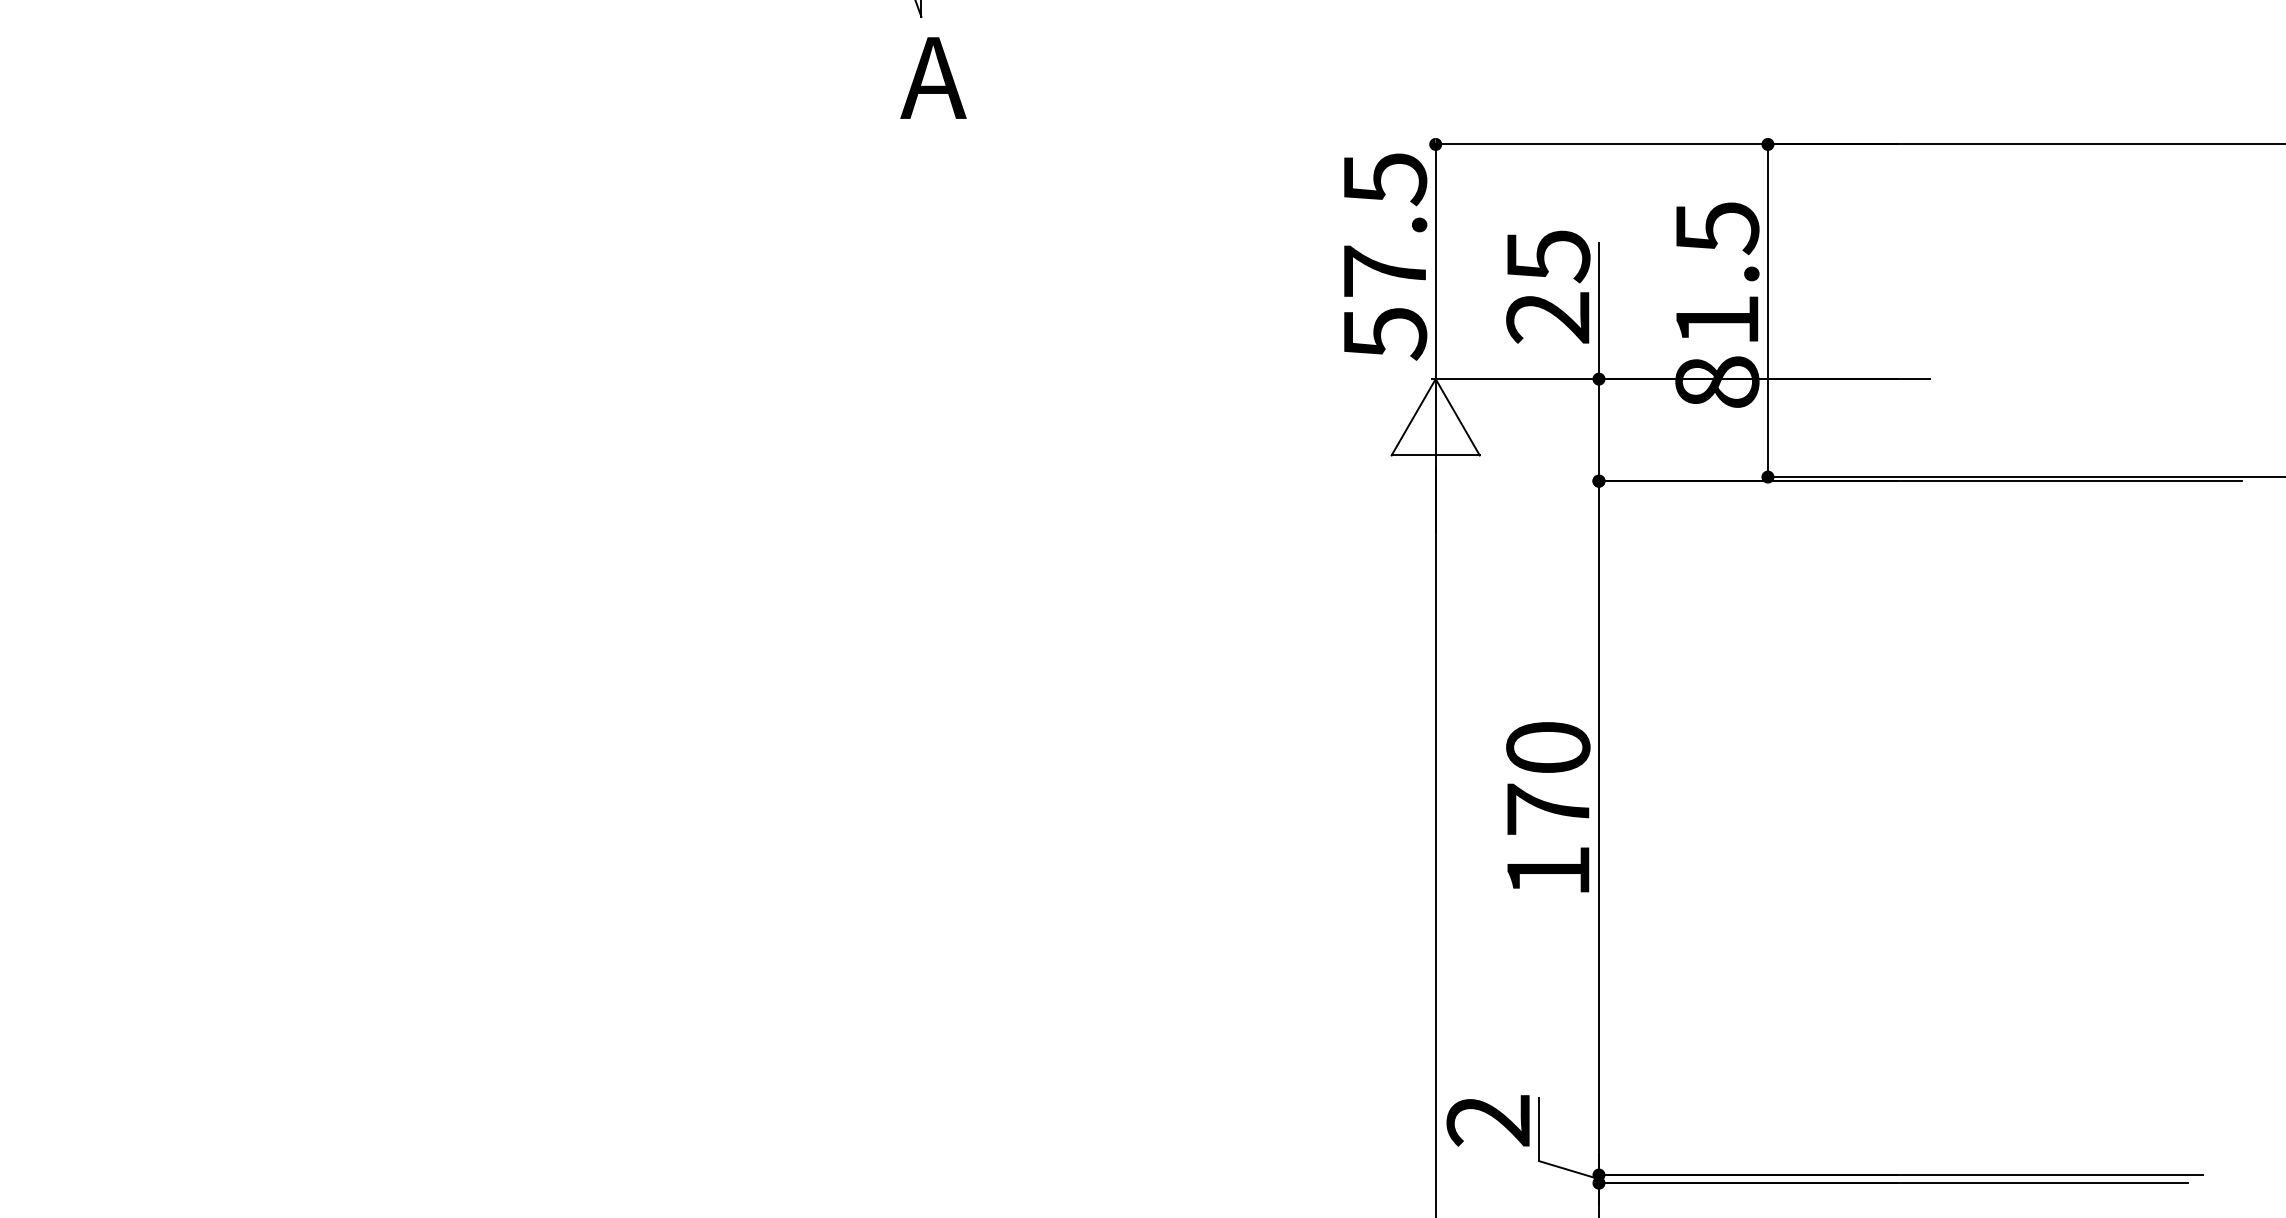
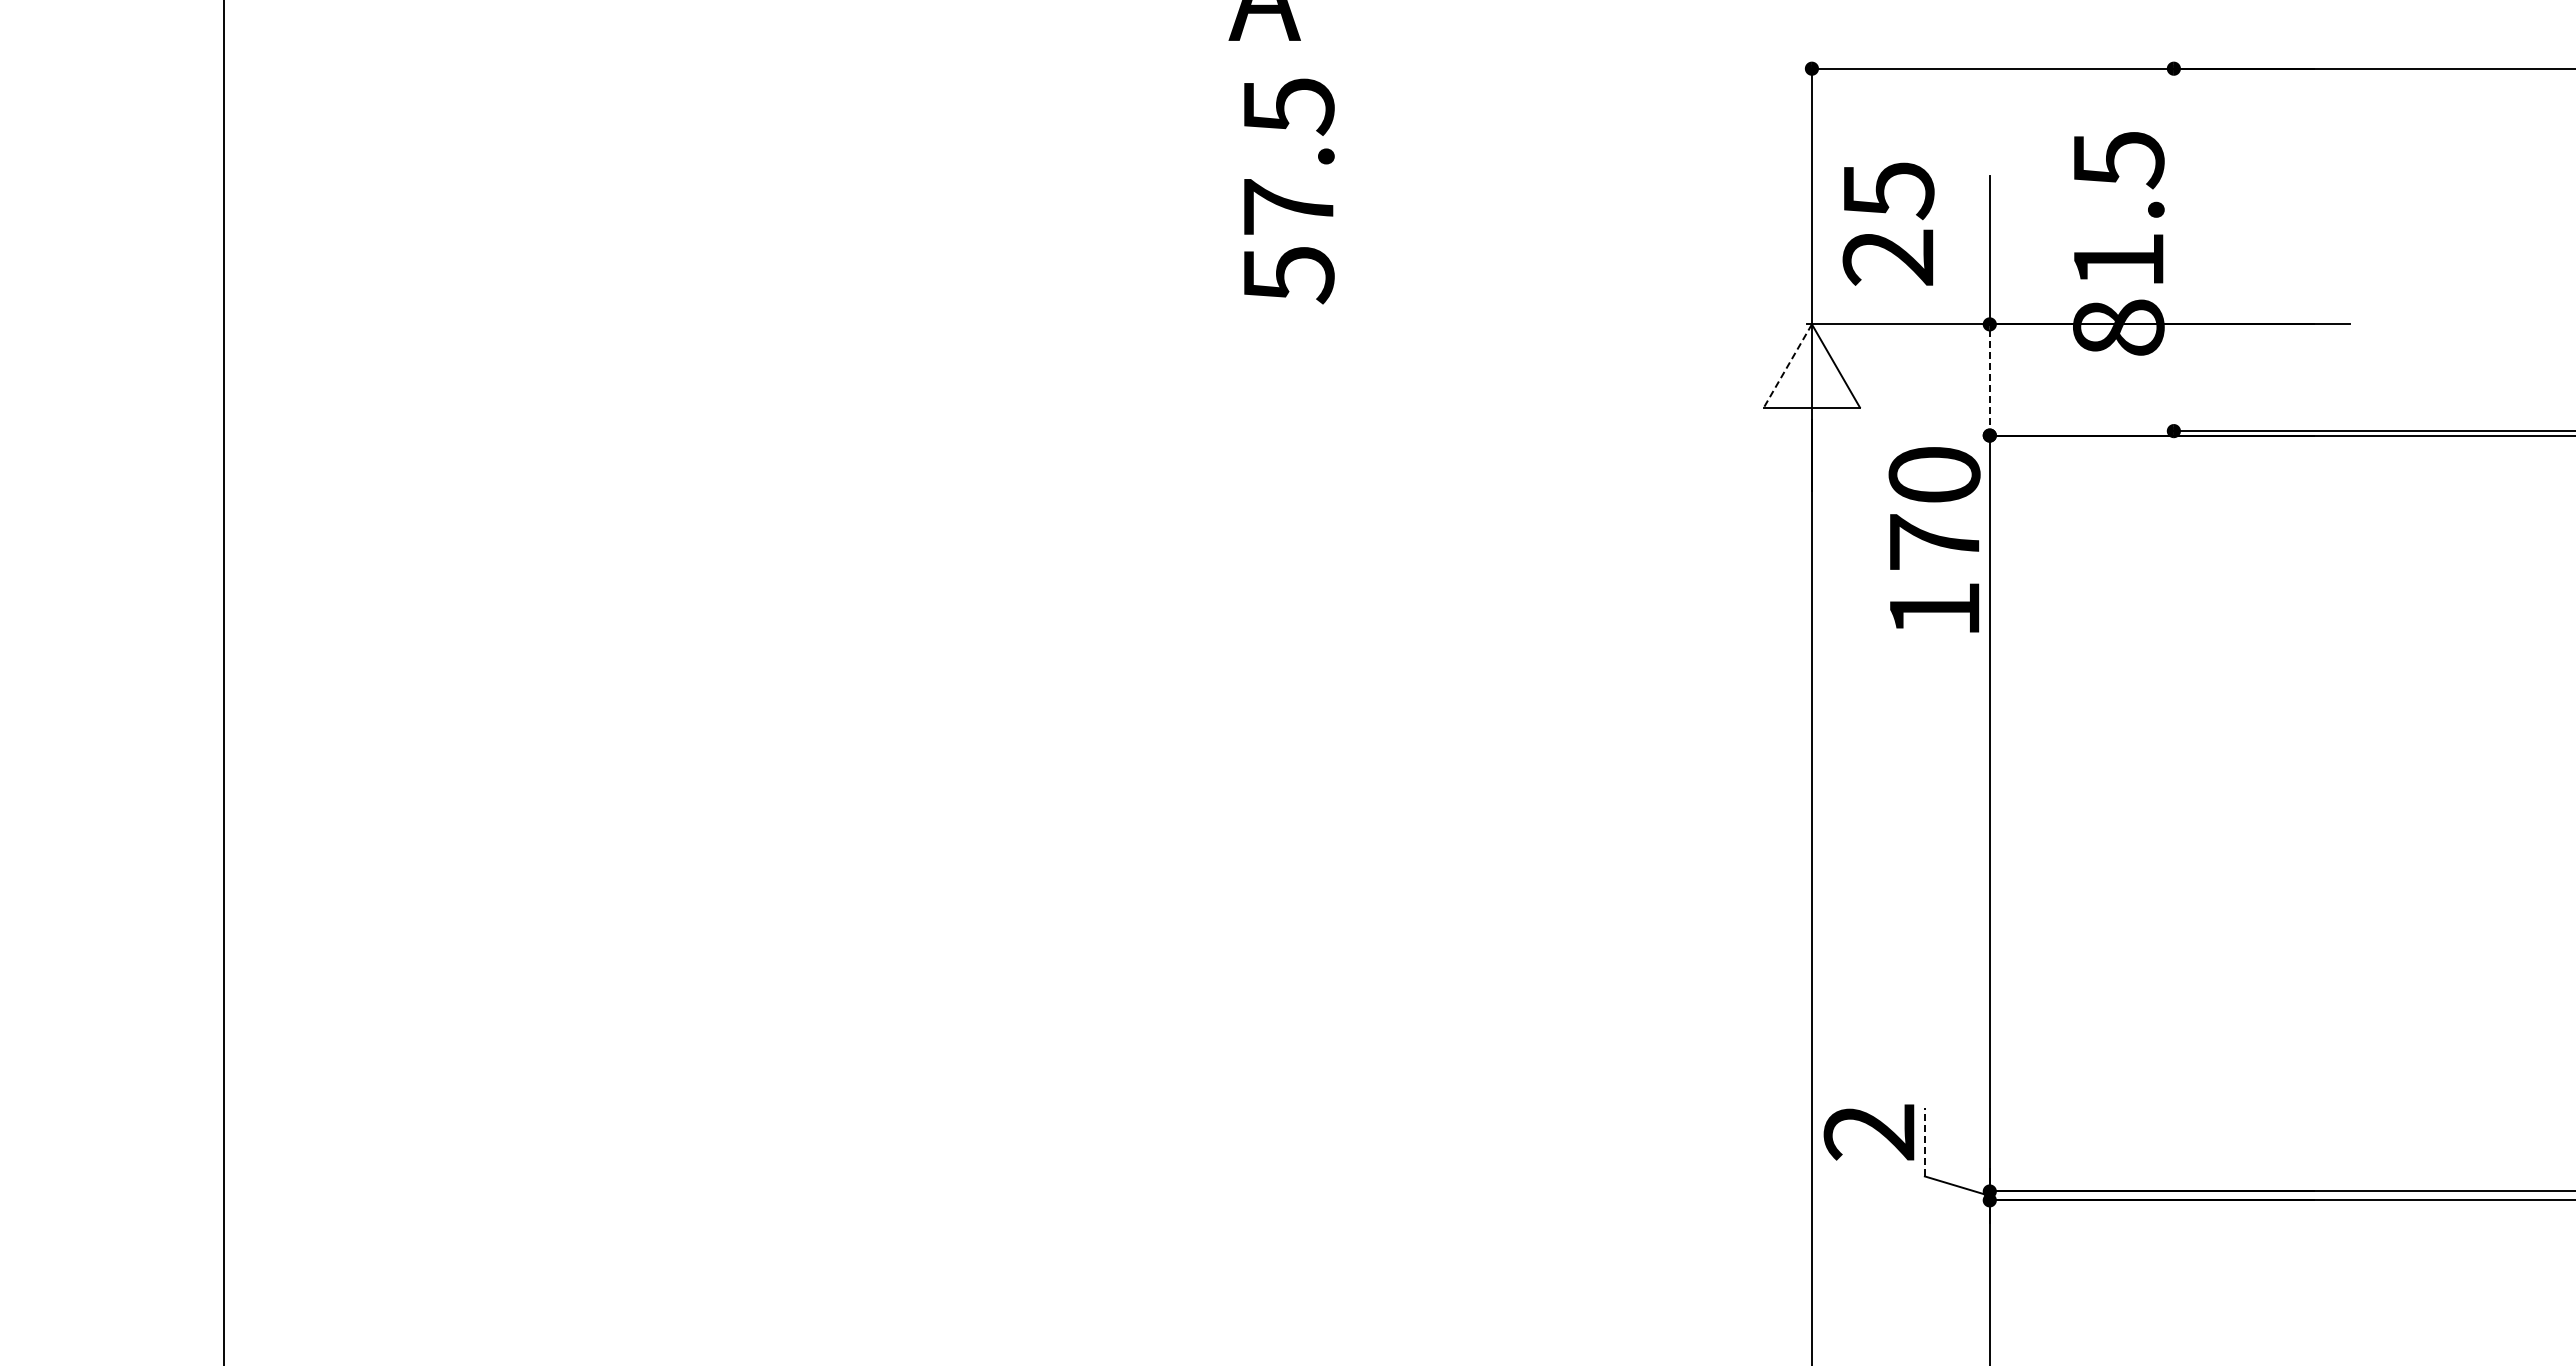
text: (1385, 257) -> (1289, 191), moved
text: (1548, 286) -> (1888, 223), moved
line: (1767, 310) -> (2173, 249), removed
line: (1413, 417) -> (1787, 366), solid -> dashed
line: (1598, 429) -> (1989, 379), solid -> dashed
text: (1548, 806) -> (1934, 539), moved
line: (1539, 1129) -> (1924, 1141), solid -> dashed

